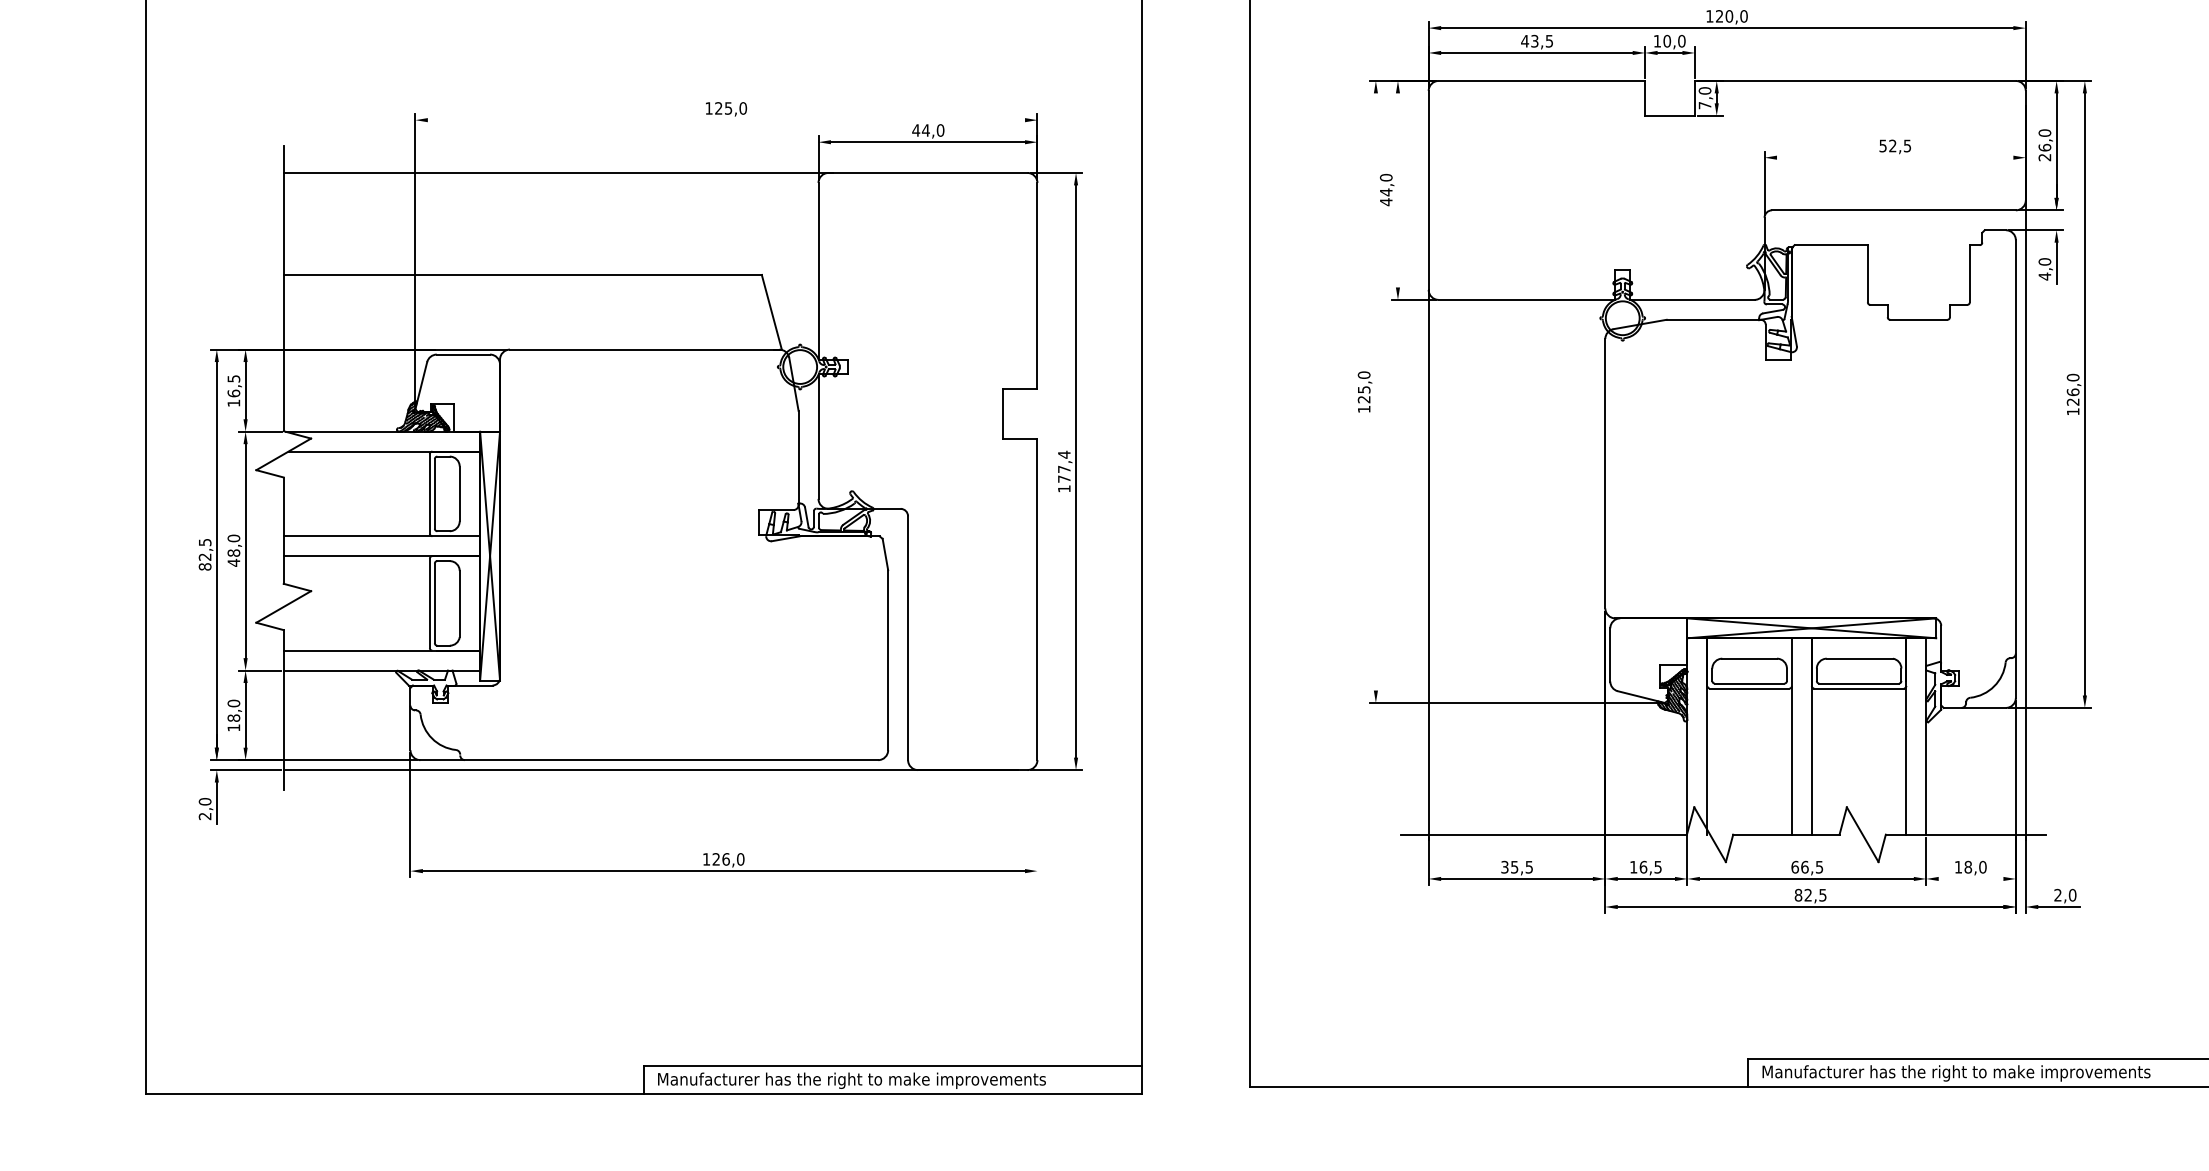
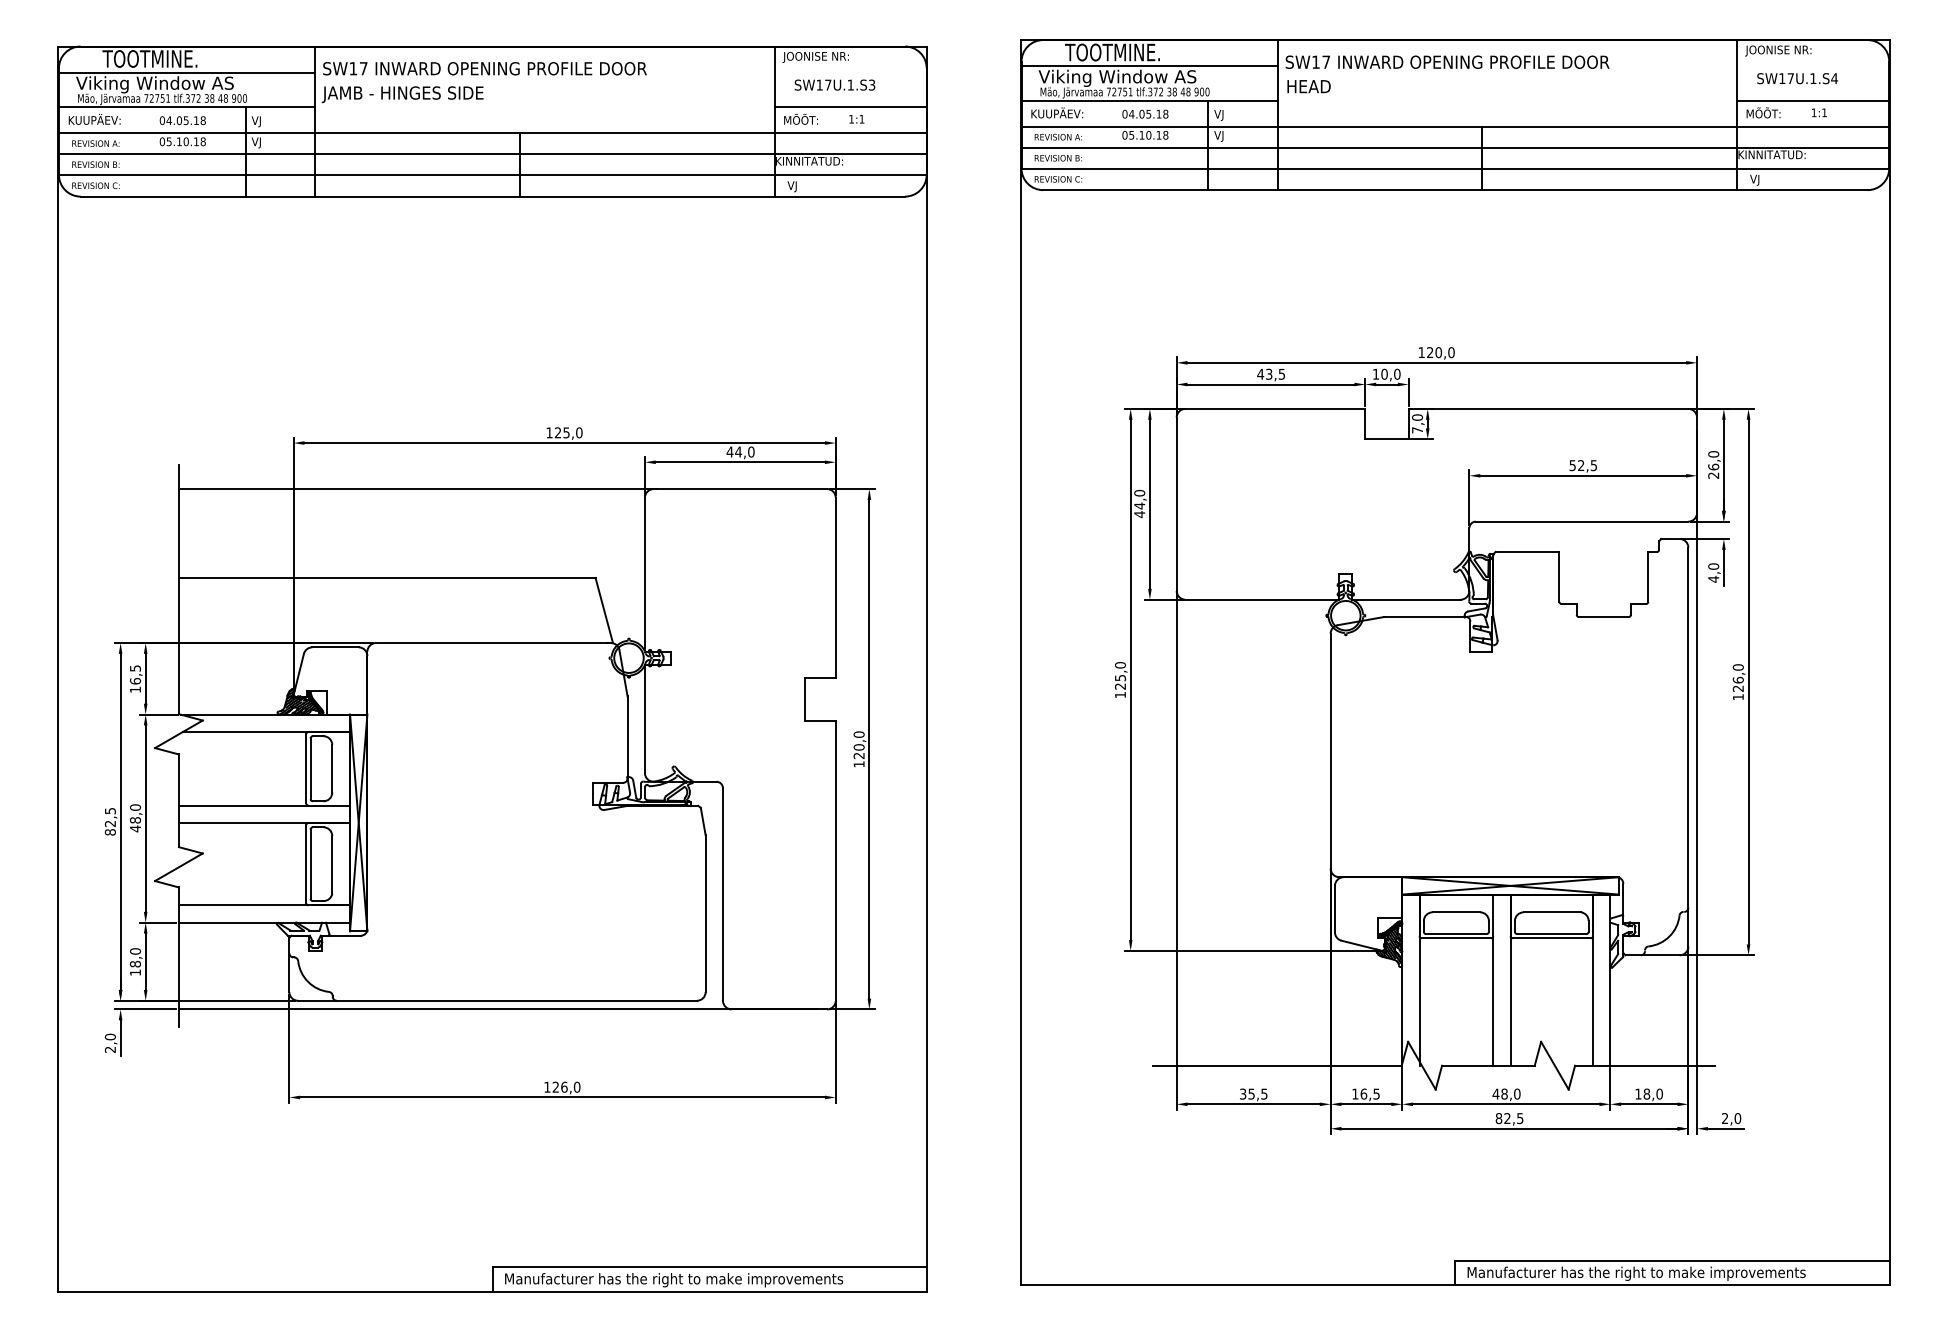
line: (726, 120) -> (564, 443), added
line: (1895, 157) -> (1583, 475), added
line: (1397, 189) -> (1149, 503), added
line: (1375, 391) -> (1130, 679), added
text: (1063, 467) -> (858, 745), 177,4 -> 120,0
line: (1037, 819) -> (835, 1052), added
text: (1807, 866) -> (1506, 1093), 66,5 -> 48,0
line: (1971, 879) -> (1649, 1104), added

